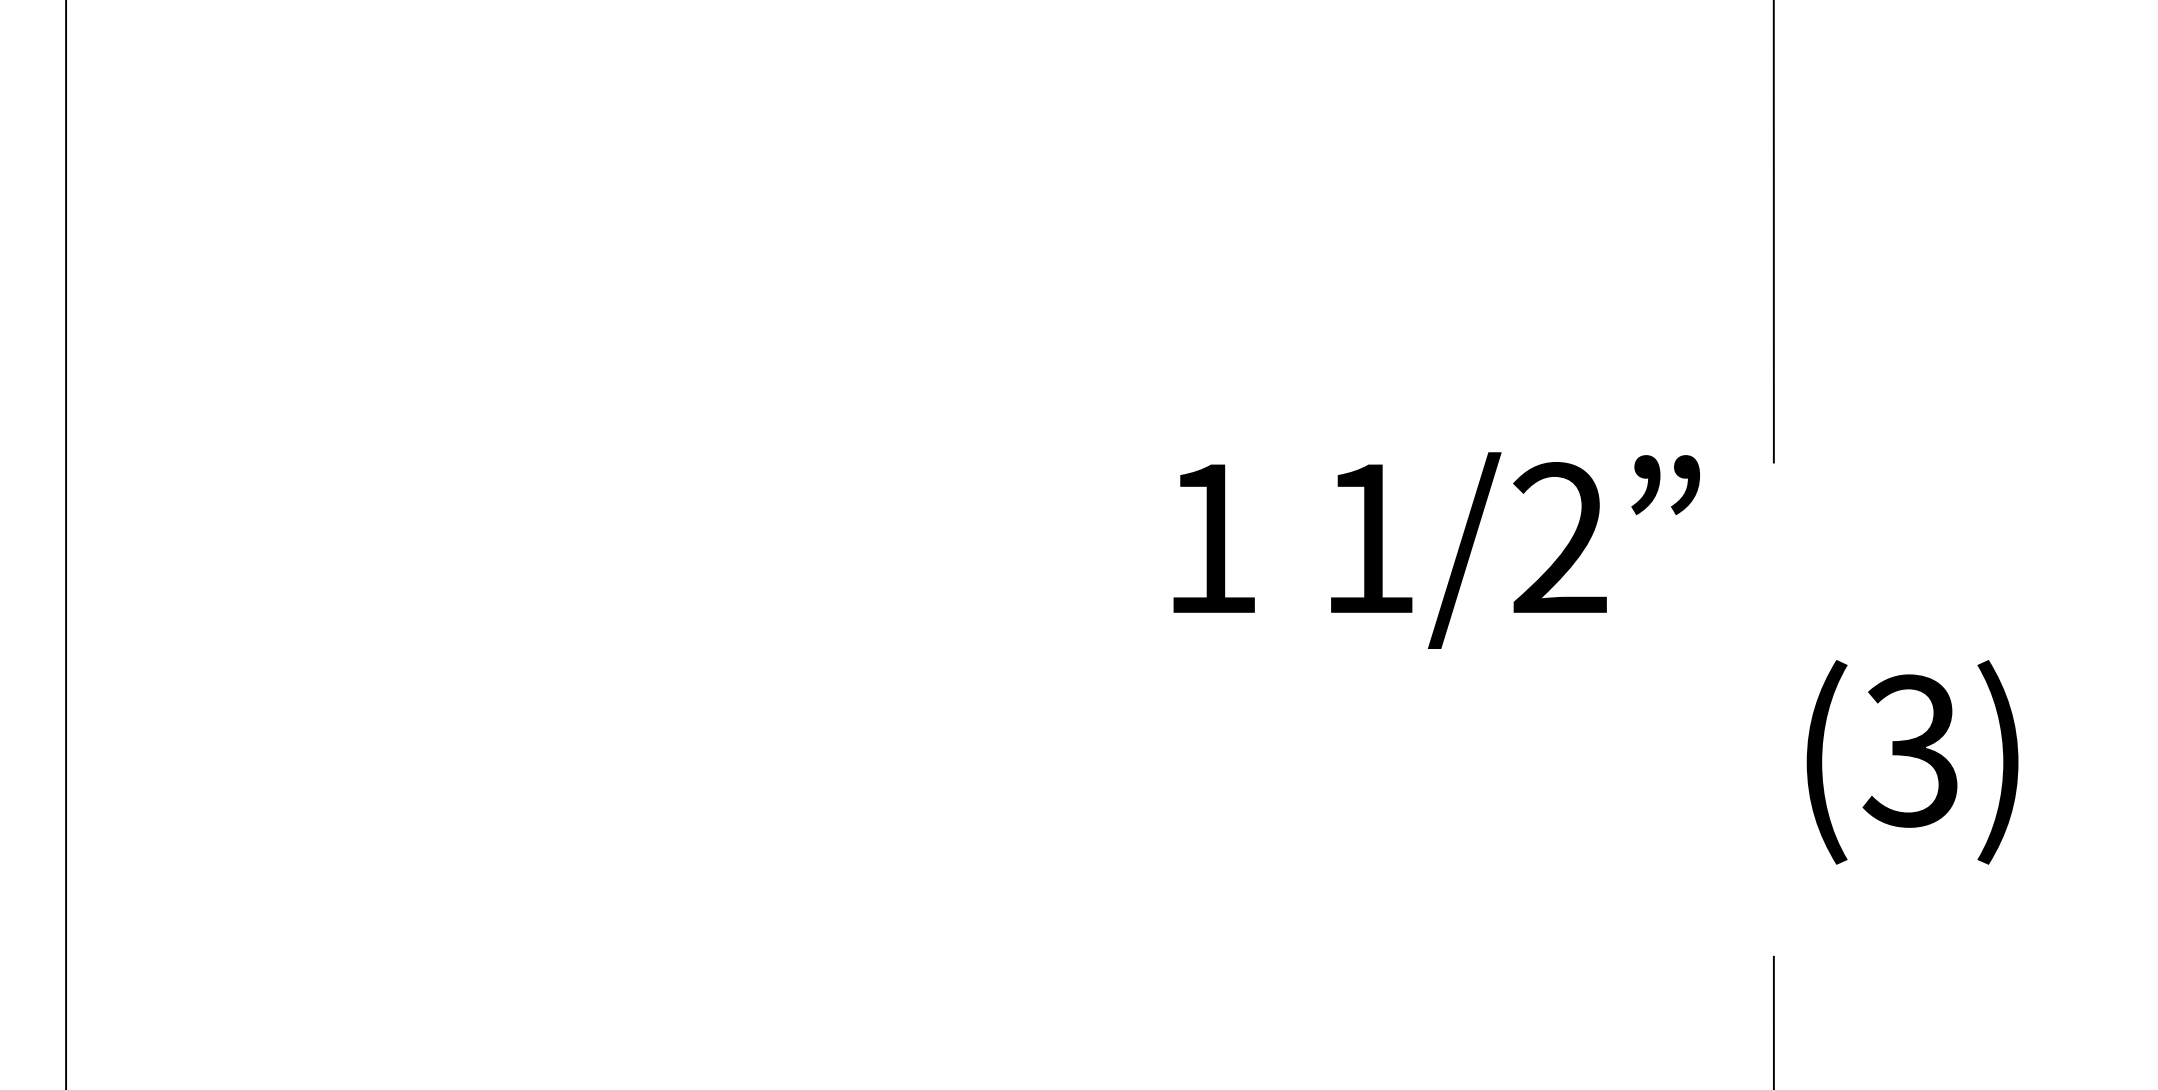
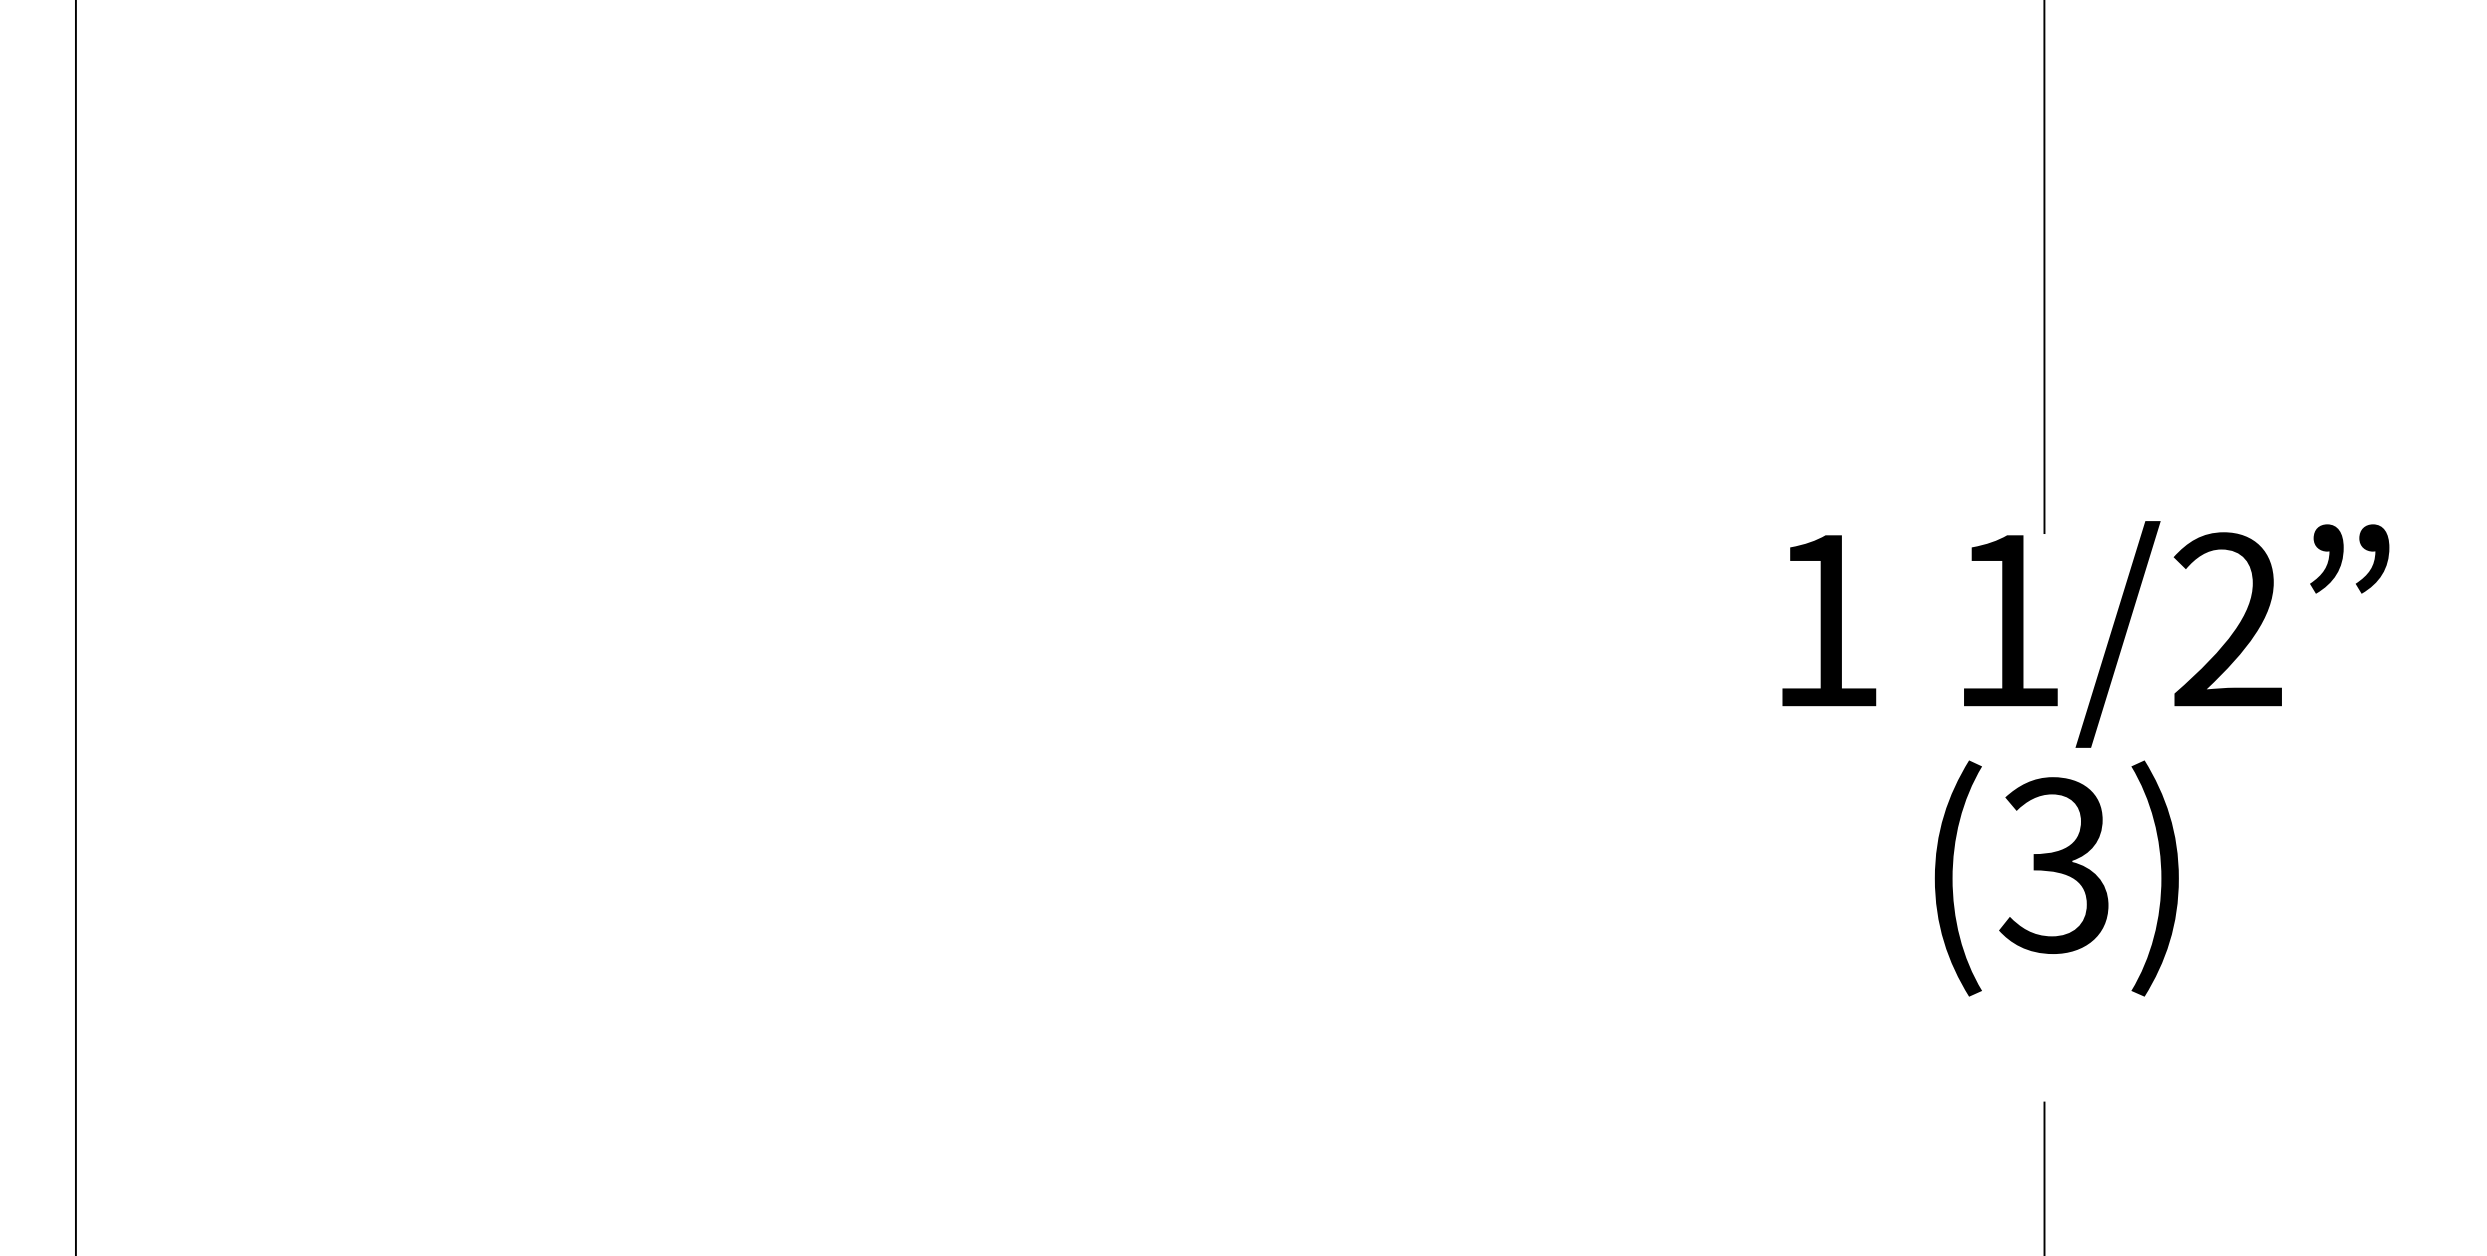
text: (1436, 550) -> (2085, 634), moved
text: (1912, 762) -> (2056, 878), moved

